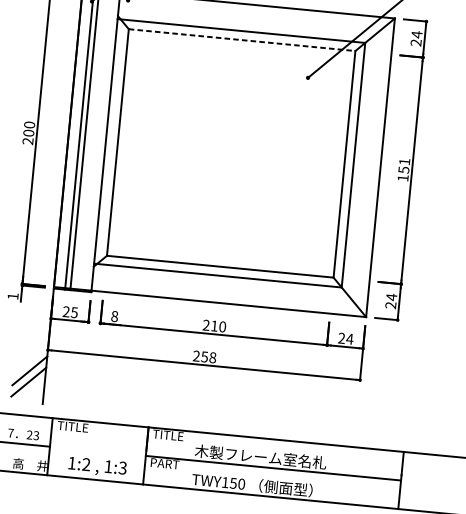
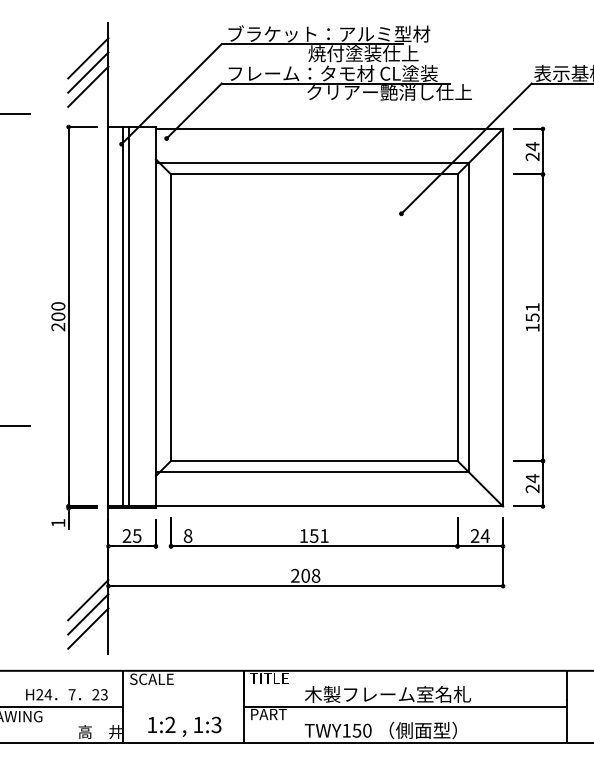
line: (242, 40) -> (314, 174), dashed -> solid
text: (213, 326) -> (313, 536), 210 -> 151
text: (204, 356) -> (305, 575), 258 -> 208
line: (31, 359) -> (88, 600), added
text: (74, 427) -> (151, 679), TITLE -> SCALE

